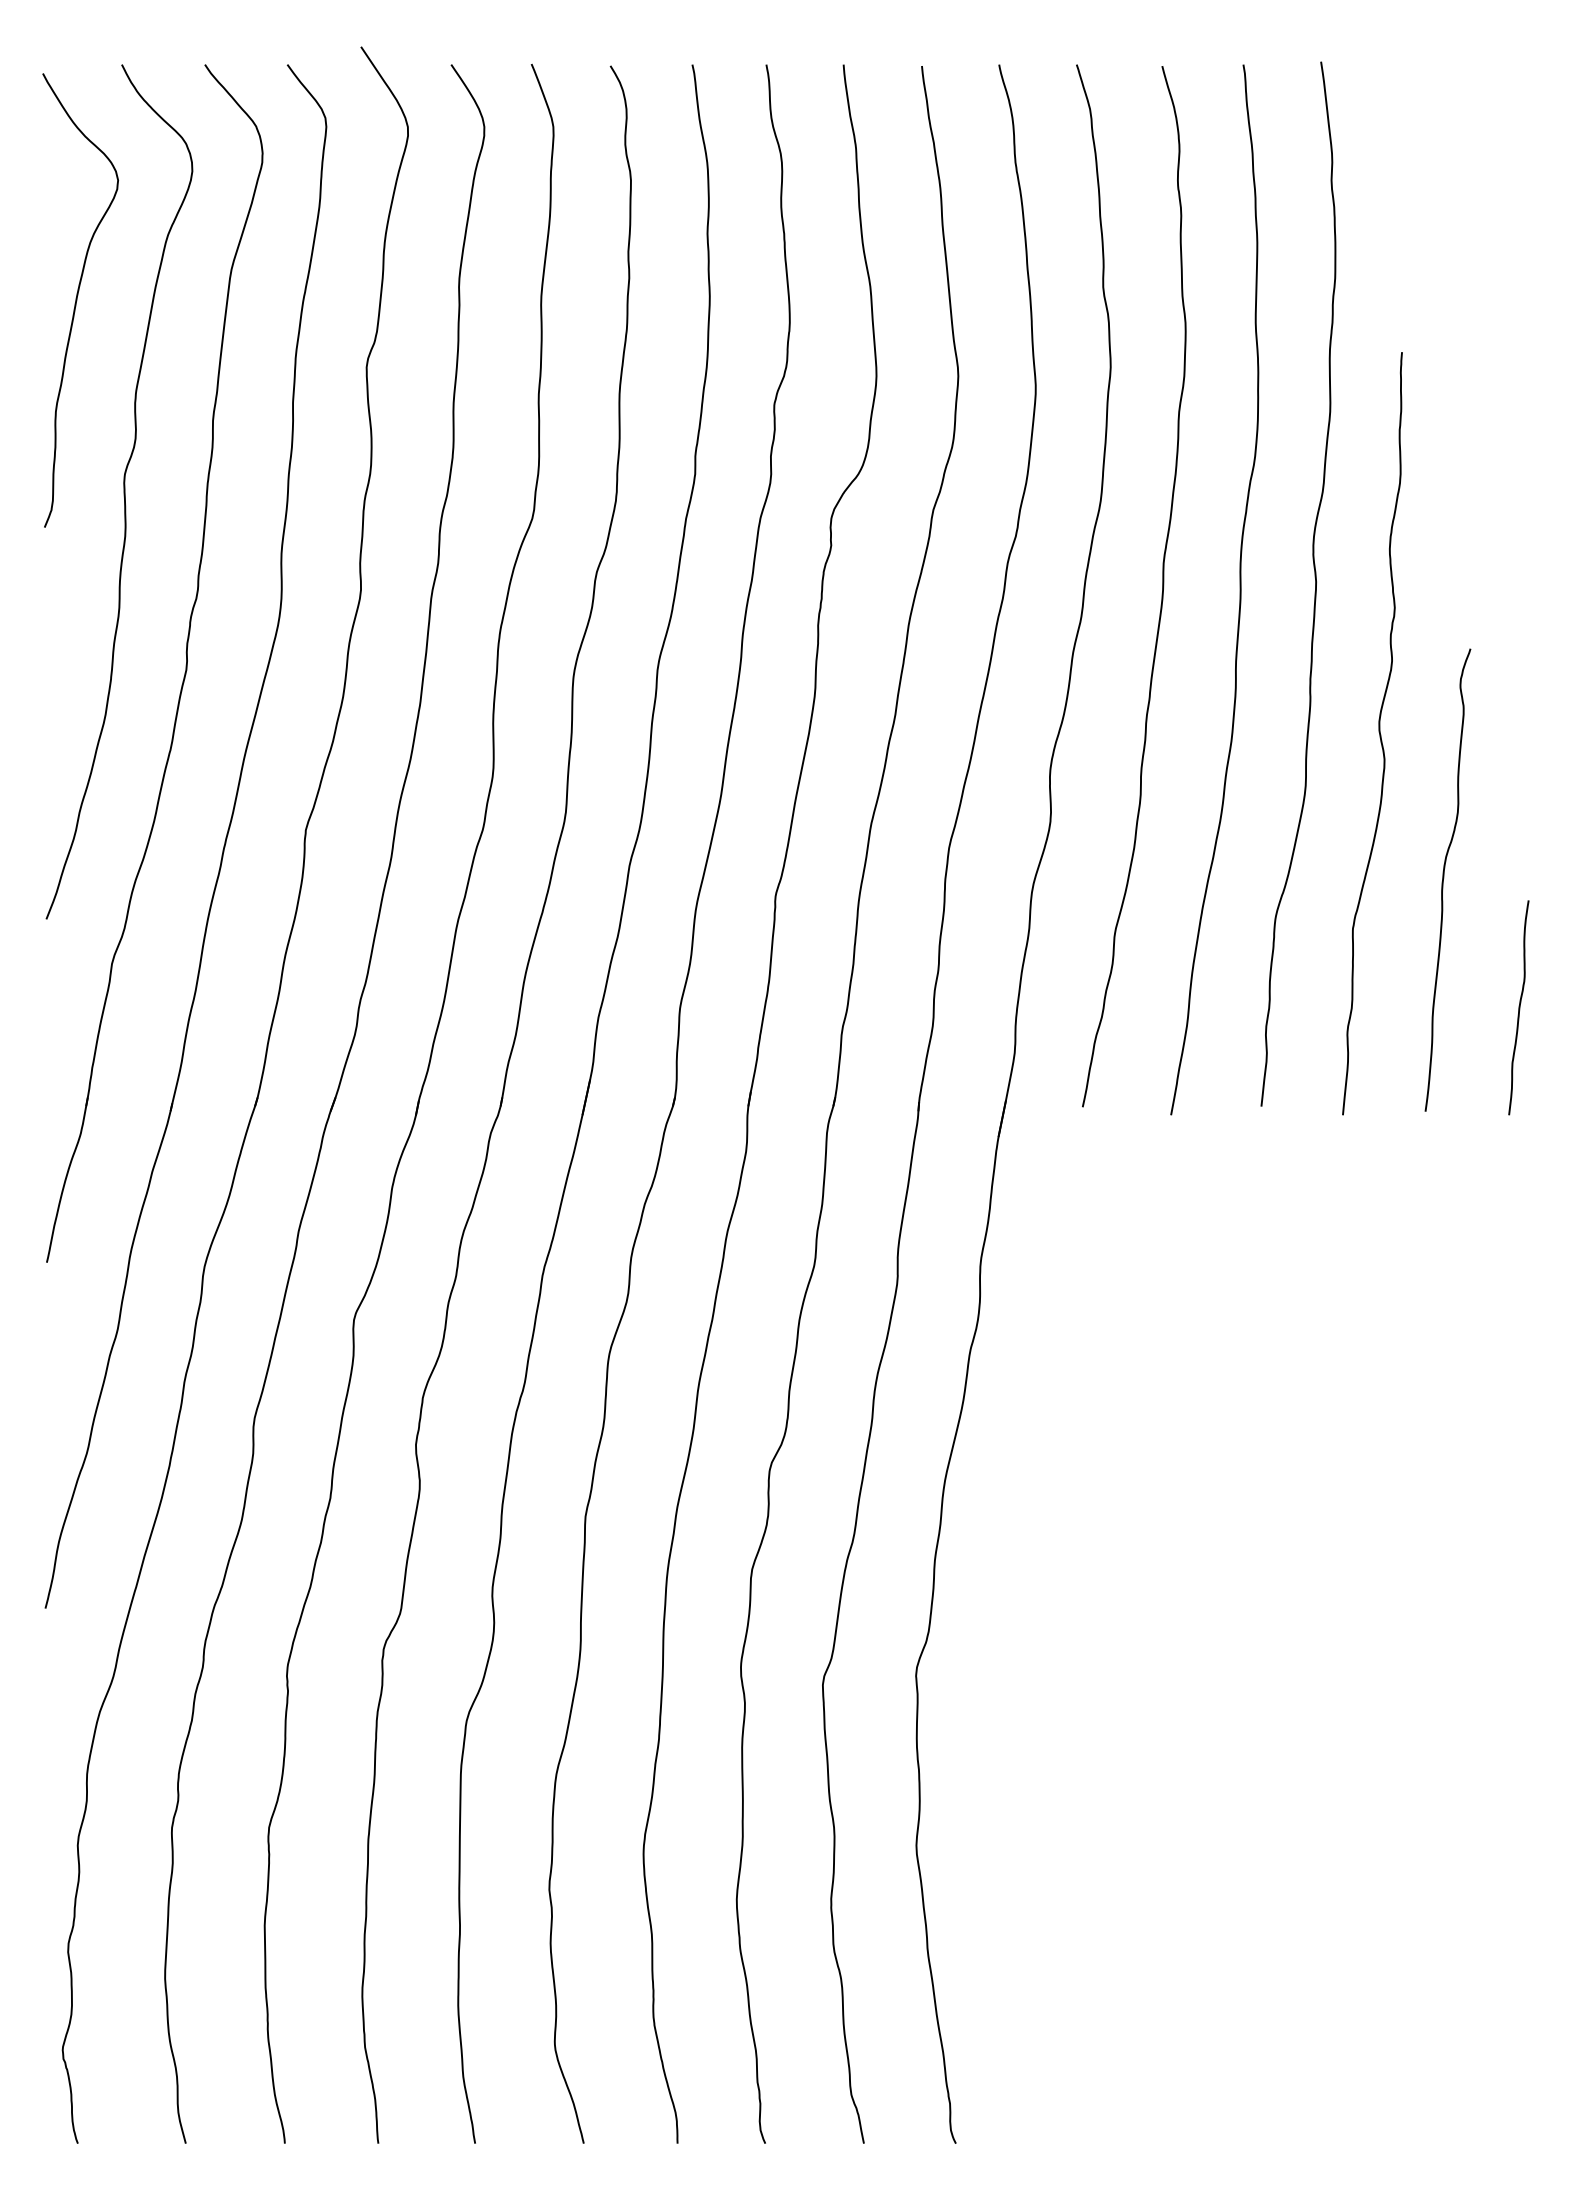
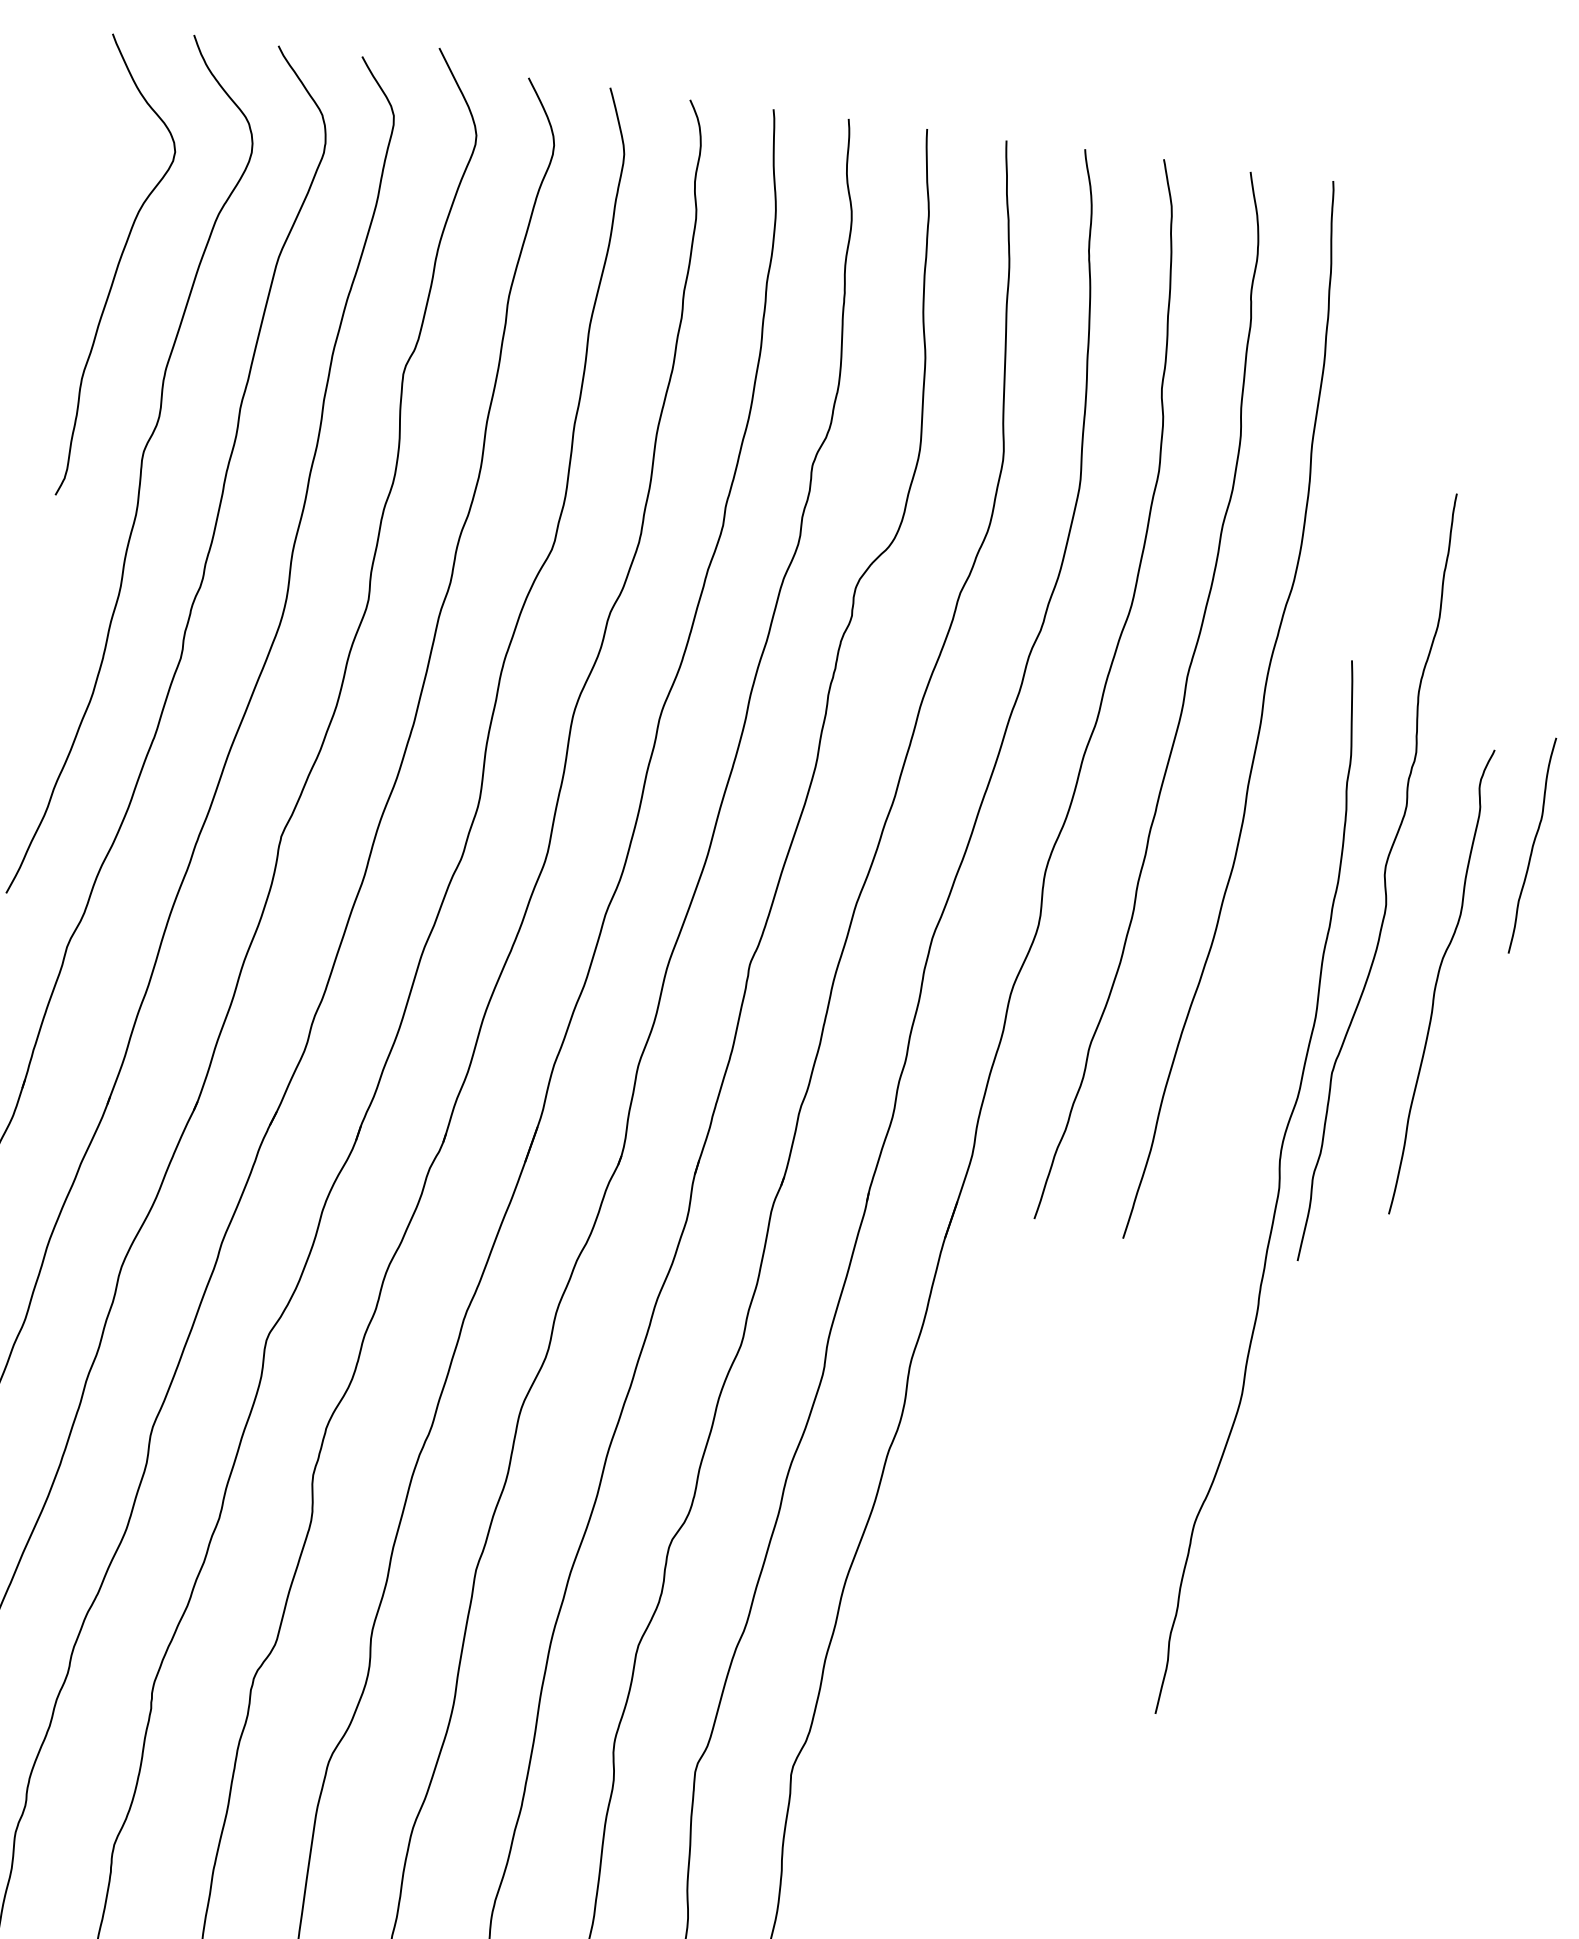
curve: (1315, 583) -> (1278, 1189), moved
curve: (1444, 878) -> (1438, 979), moved
curve: (1518, 1007) -> (1532, 845), moved

